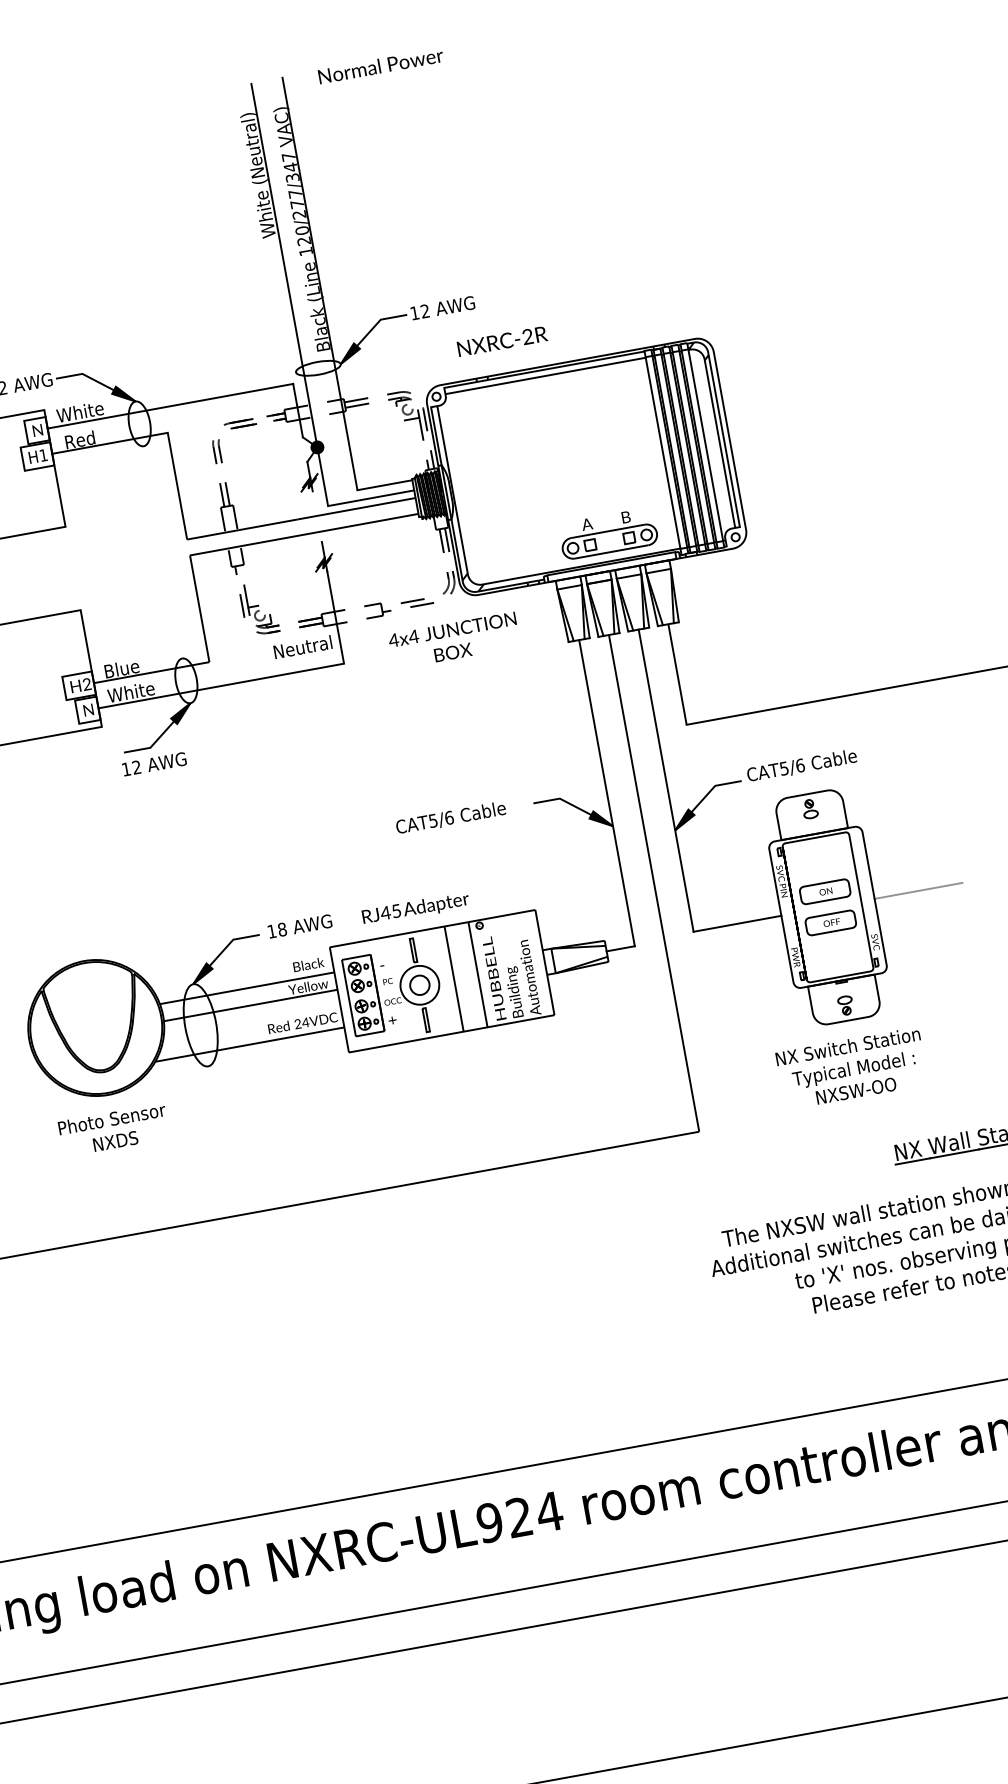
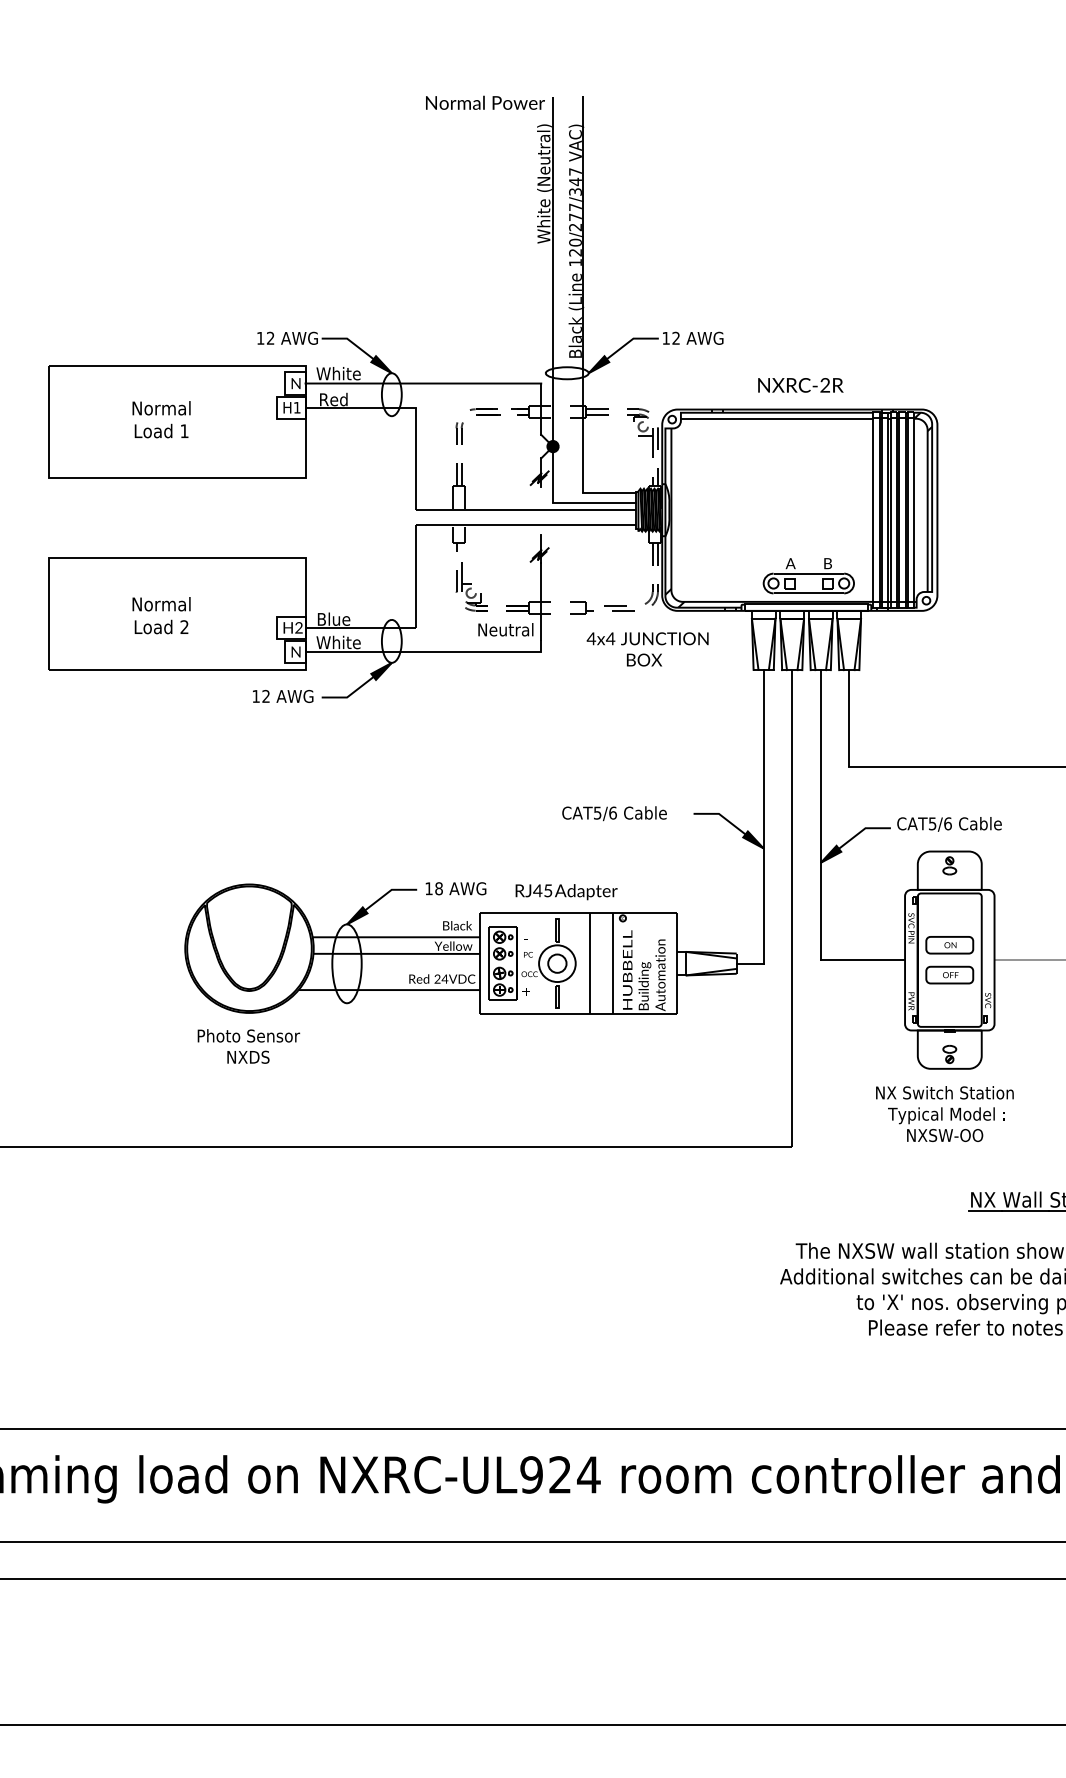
text: (380, 65) -> (485, 102), moved
text: (502, 341) -> (800, 385), moved
text: (154, 764) -> (283, 696), moved

